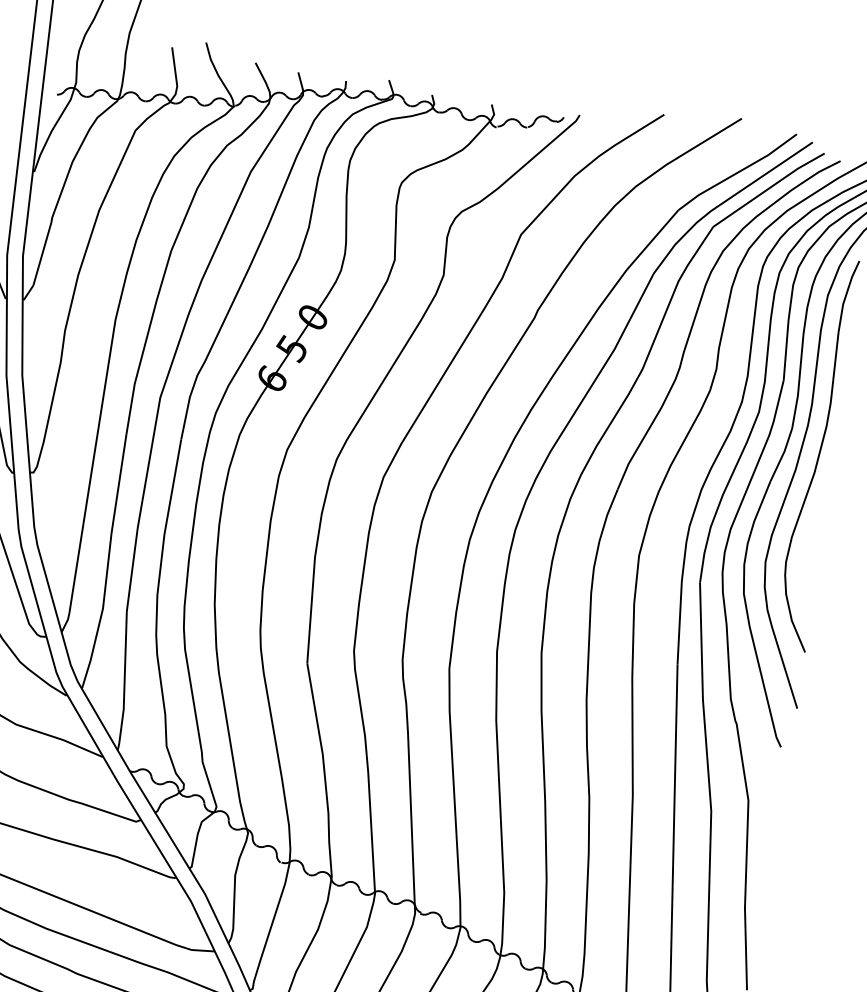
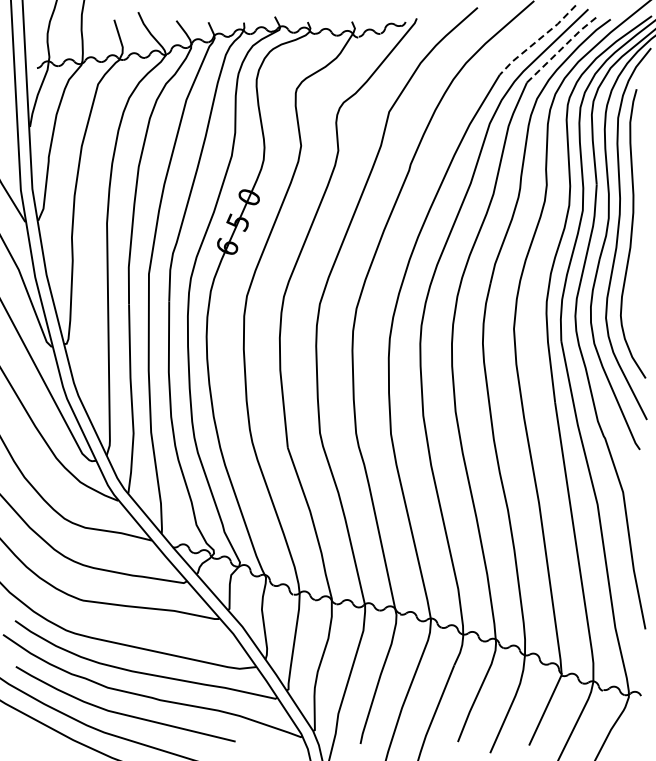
line: (737, 172) -> (537, 40), solid -> dashed
line: (768, 189) -> (562, 48), solid -> dashed

